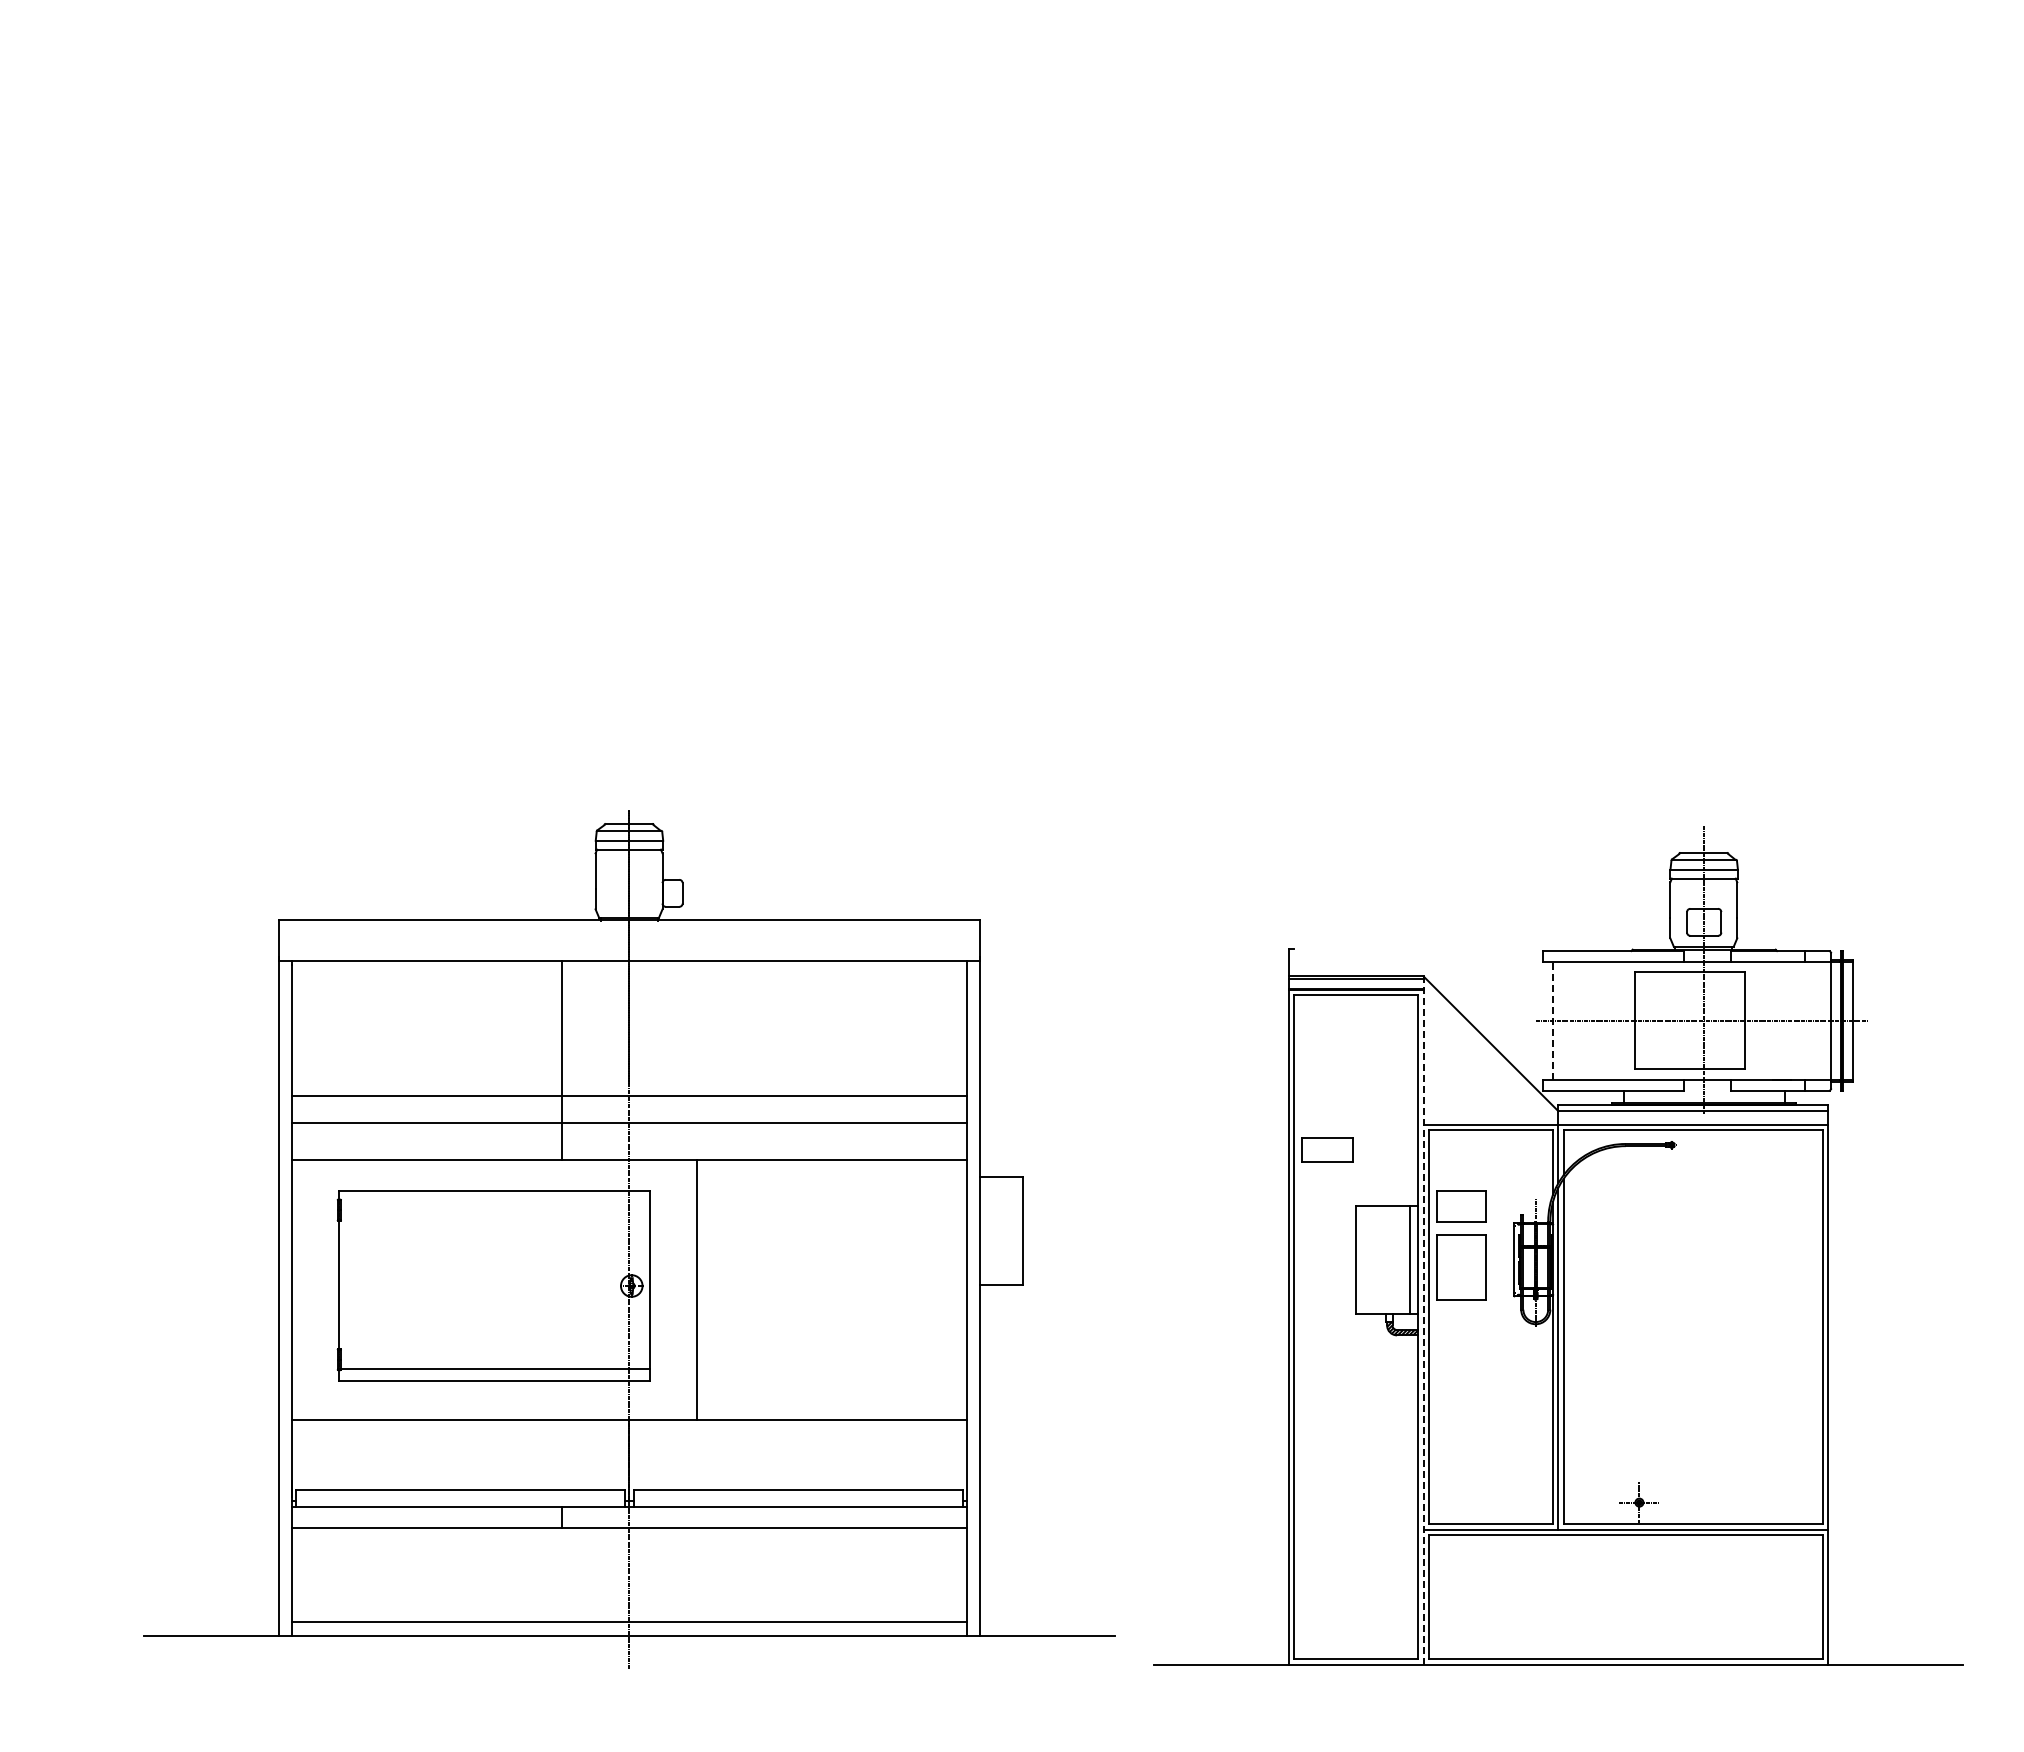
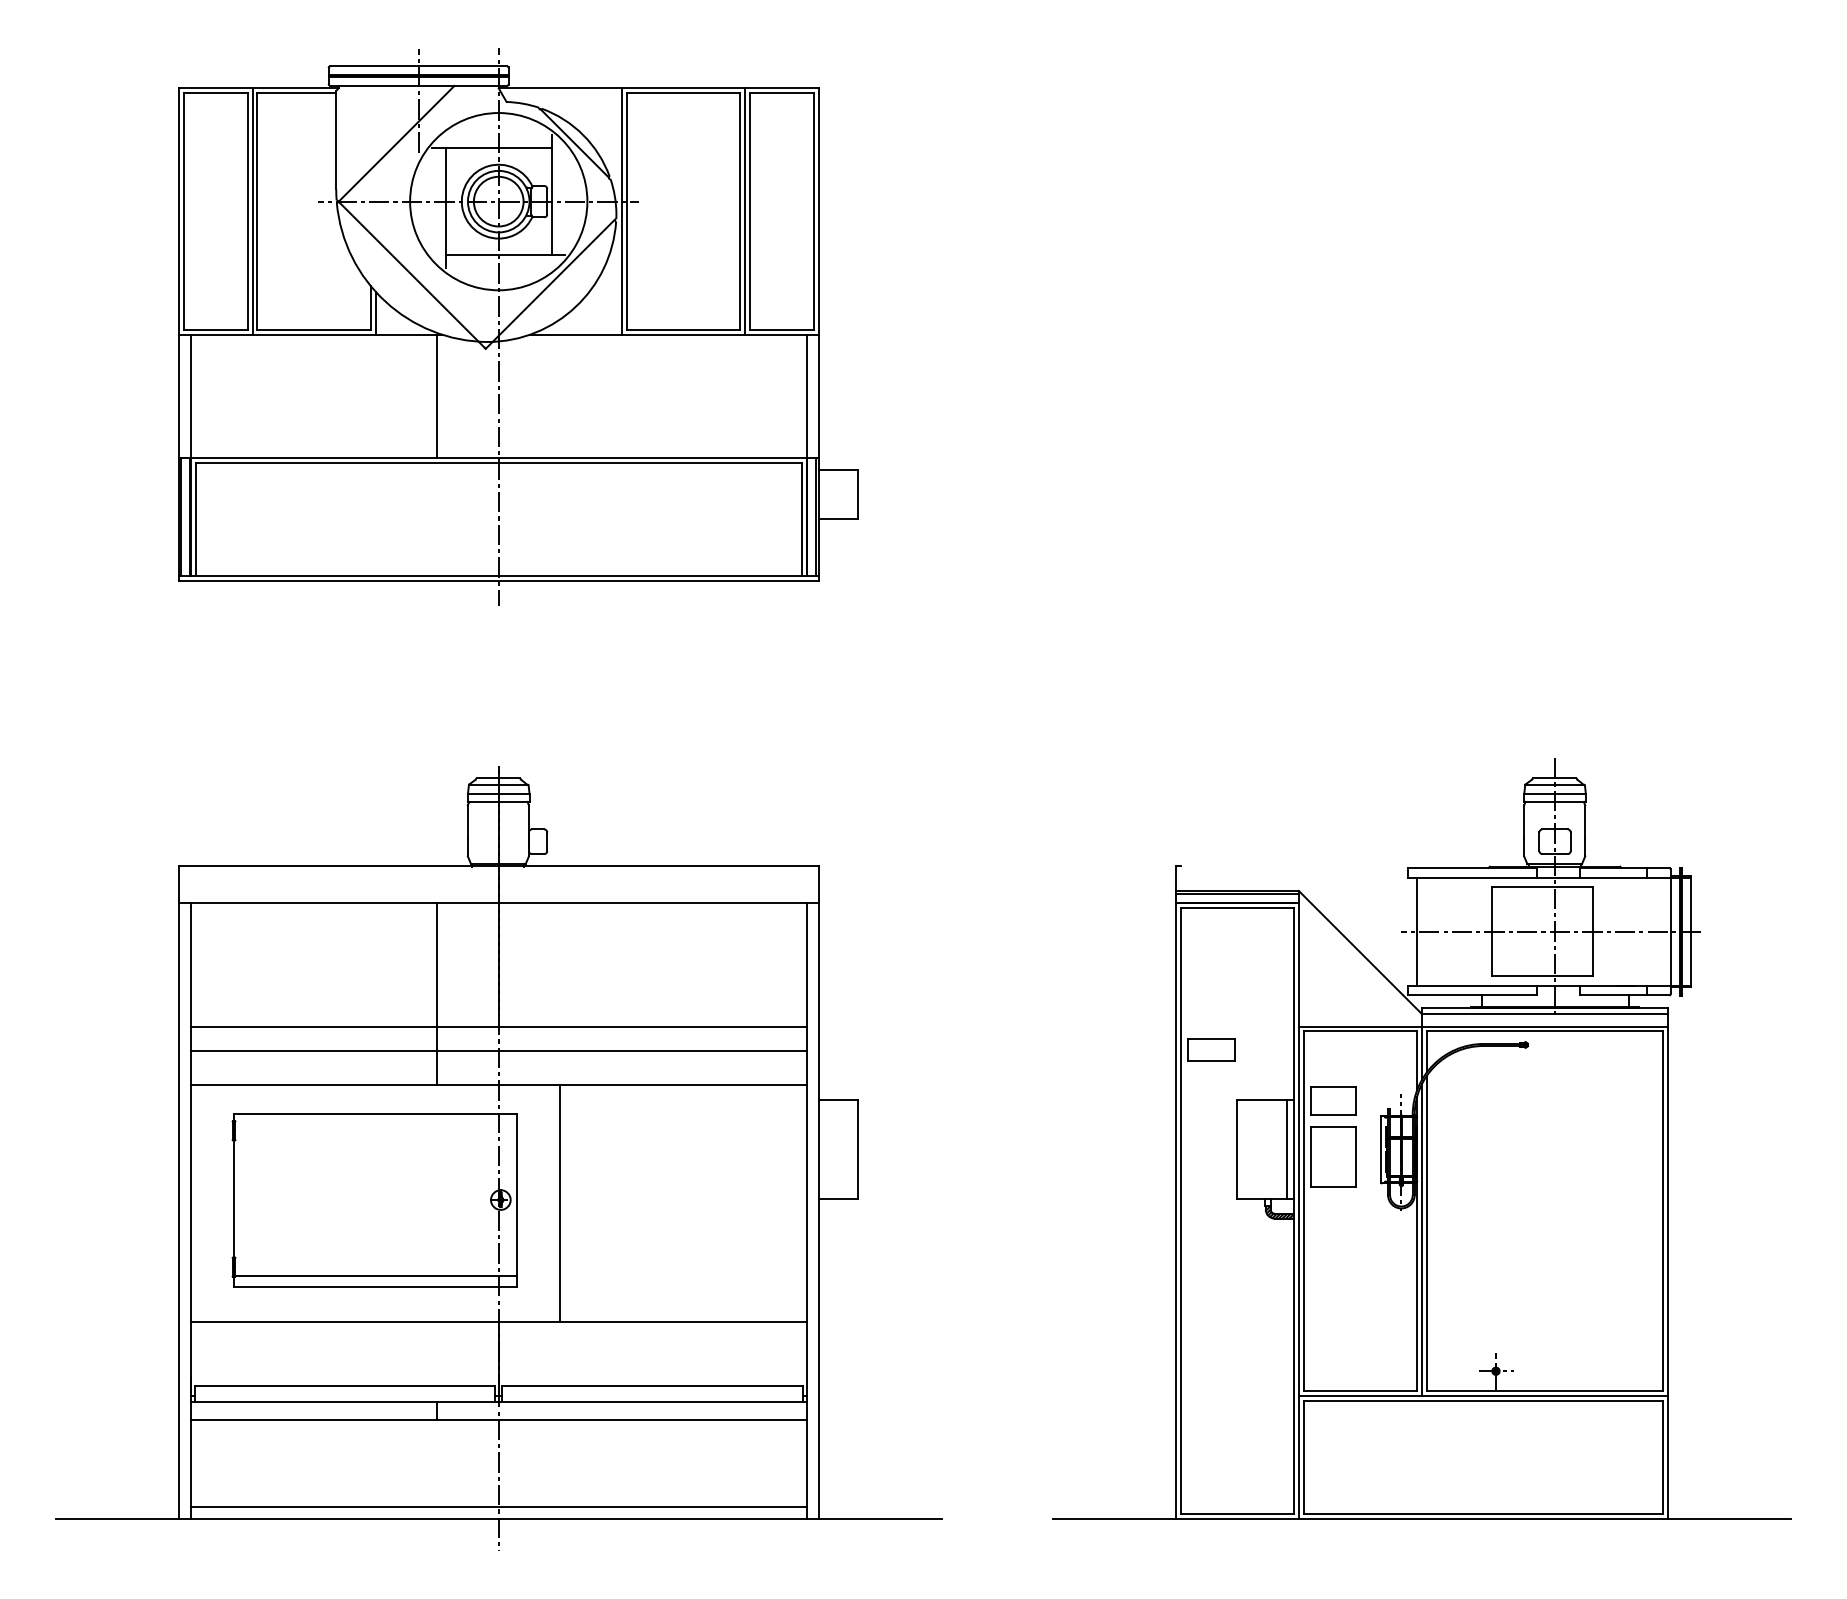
part: (567, 357) -> (517, 326), added
line: (1553, 1020) -> (1417, 931), dashed -> solid
part: (629, 1239) -> (498, 1157), moved
line: (1423, 1319) -> (1298, 1204), dashed -> solid

